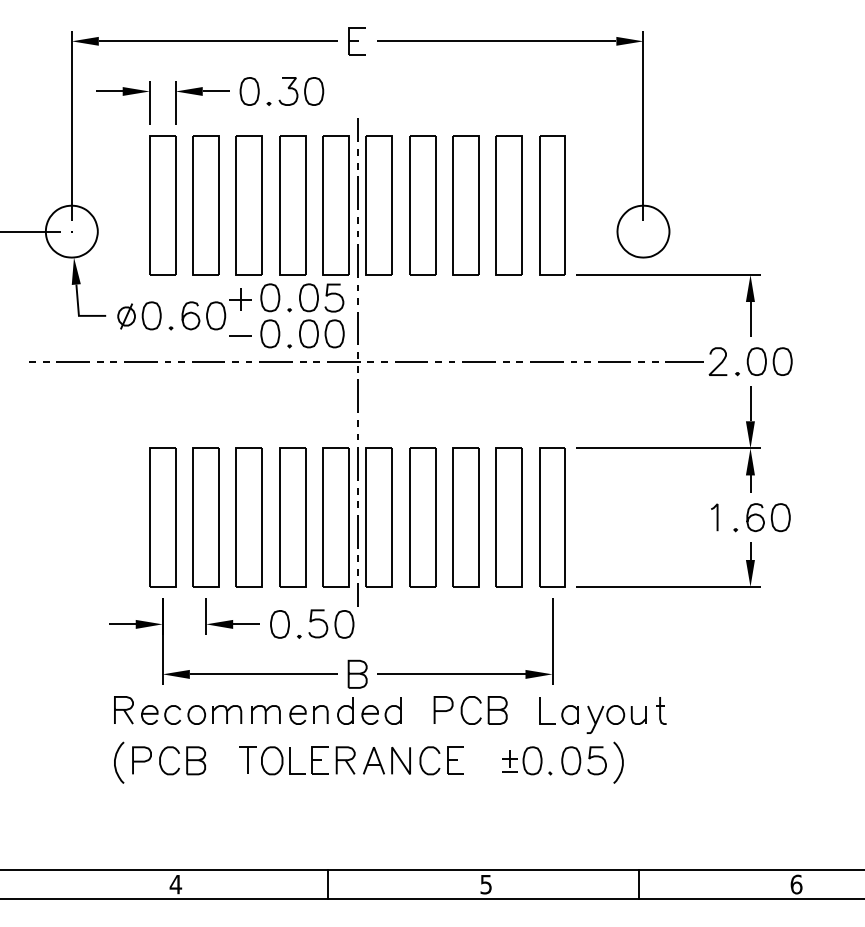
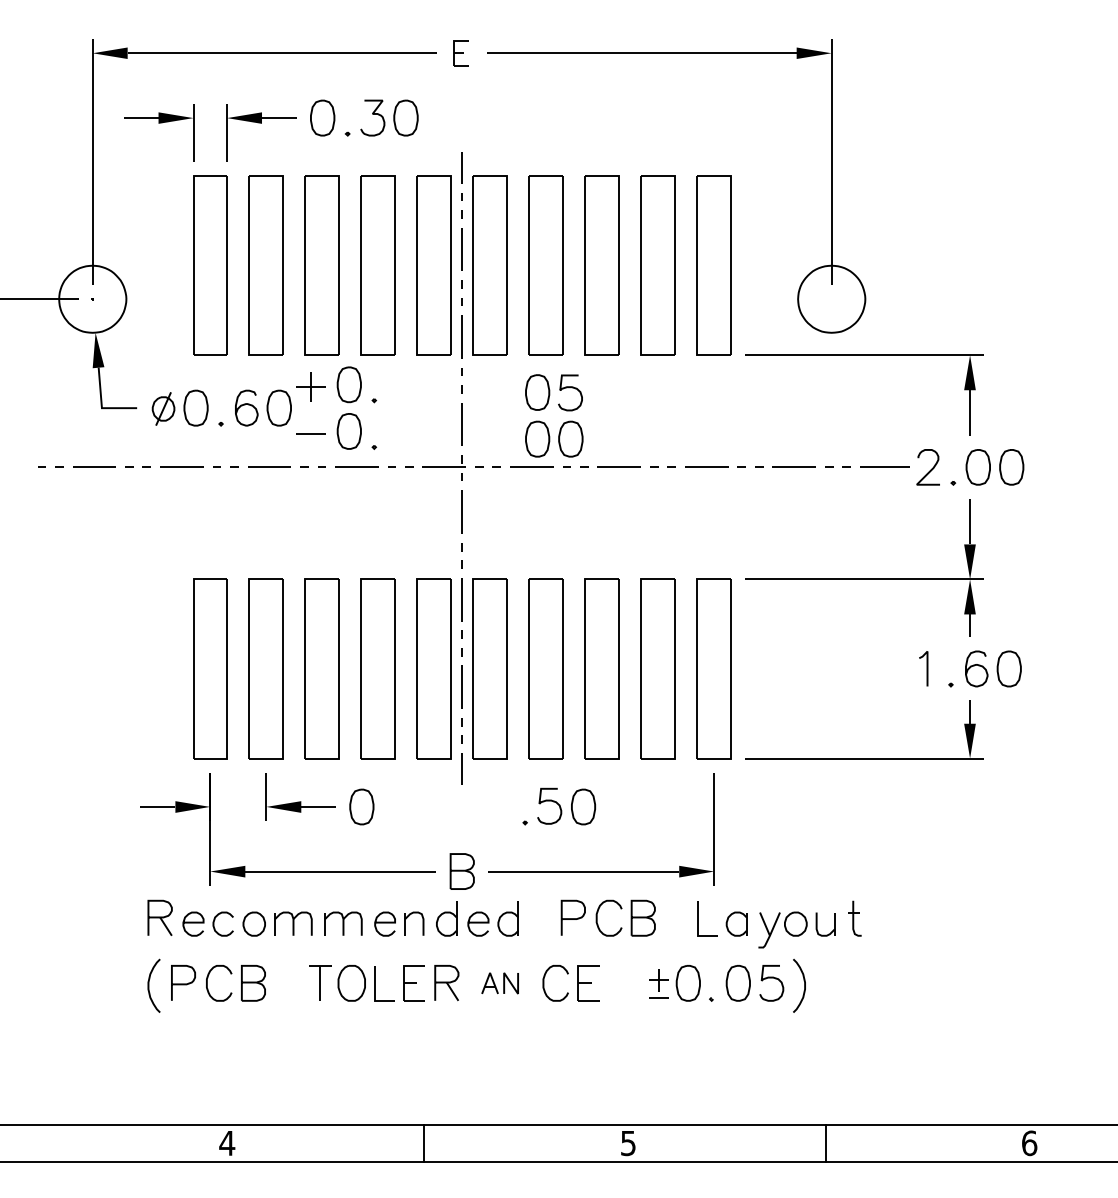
part: (356, 41) -> (460, 53), size x0.7
part: (326, 310) -> (560, 408), moved
part: (325, 623) -> (559, 805), moved
part: (386, 760) -> (499, 982), size x0.6

